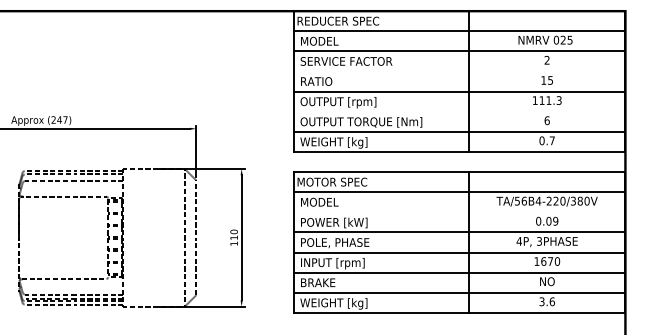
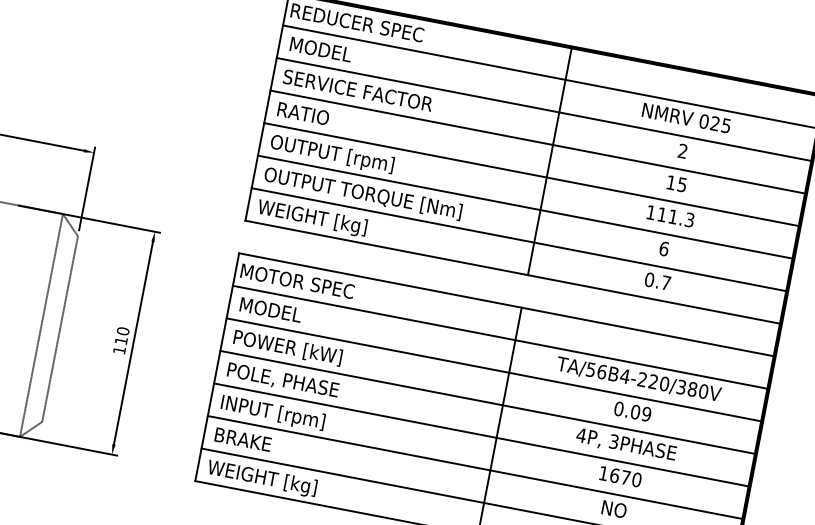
line: (459, 71) -> (537, 142), added
line: (459, 111) -> (525, 206), added
line: (459, 212) -> (493, 370), added

